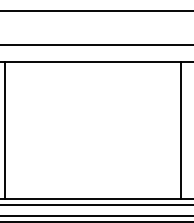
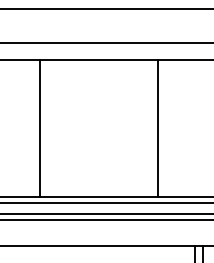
line: (5, 129) -> (40, 127), moved
line: (180, 129) -> (157, 127), moved

